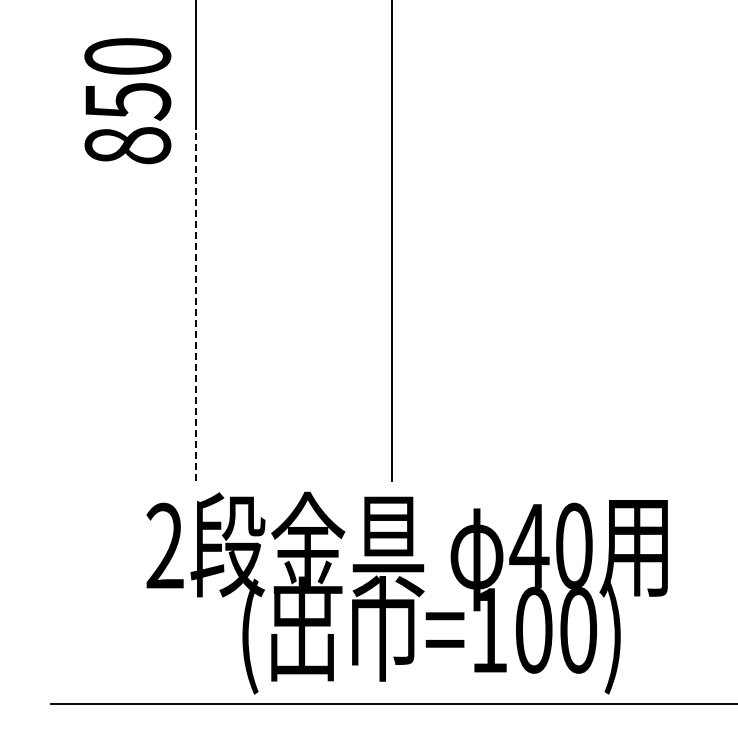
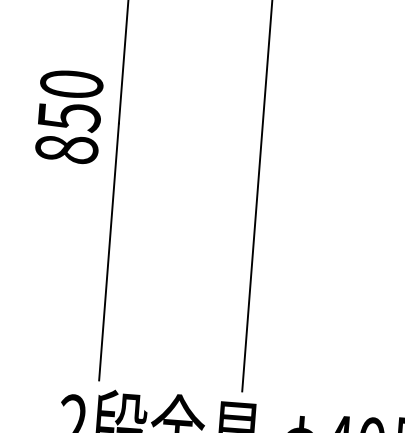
text: (127, 101) -> (69, 117), moved
line: (196, 304) -> (109, 251), dashed -> solid

